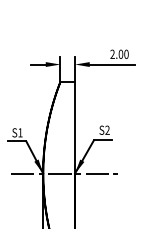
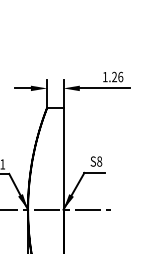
text: (119, 53) -> (112, 76), 2.00 -> 1.26
text: (107, 129) -> (99, 160), S2 -> S8

